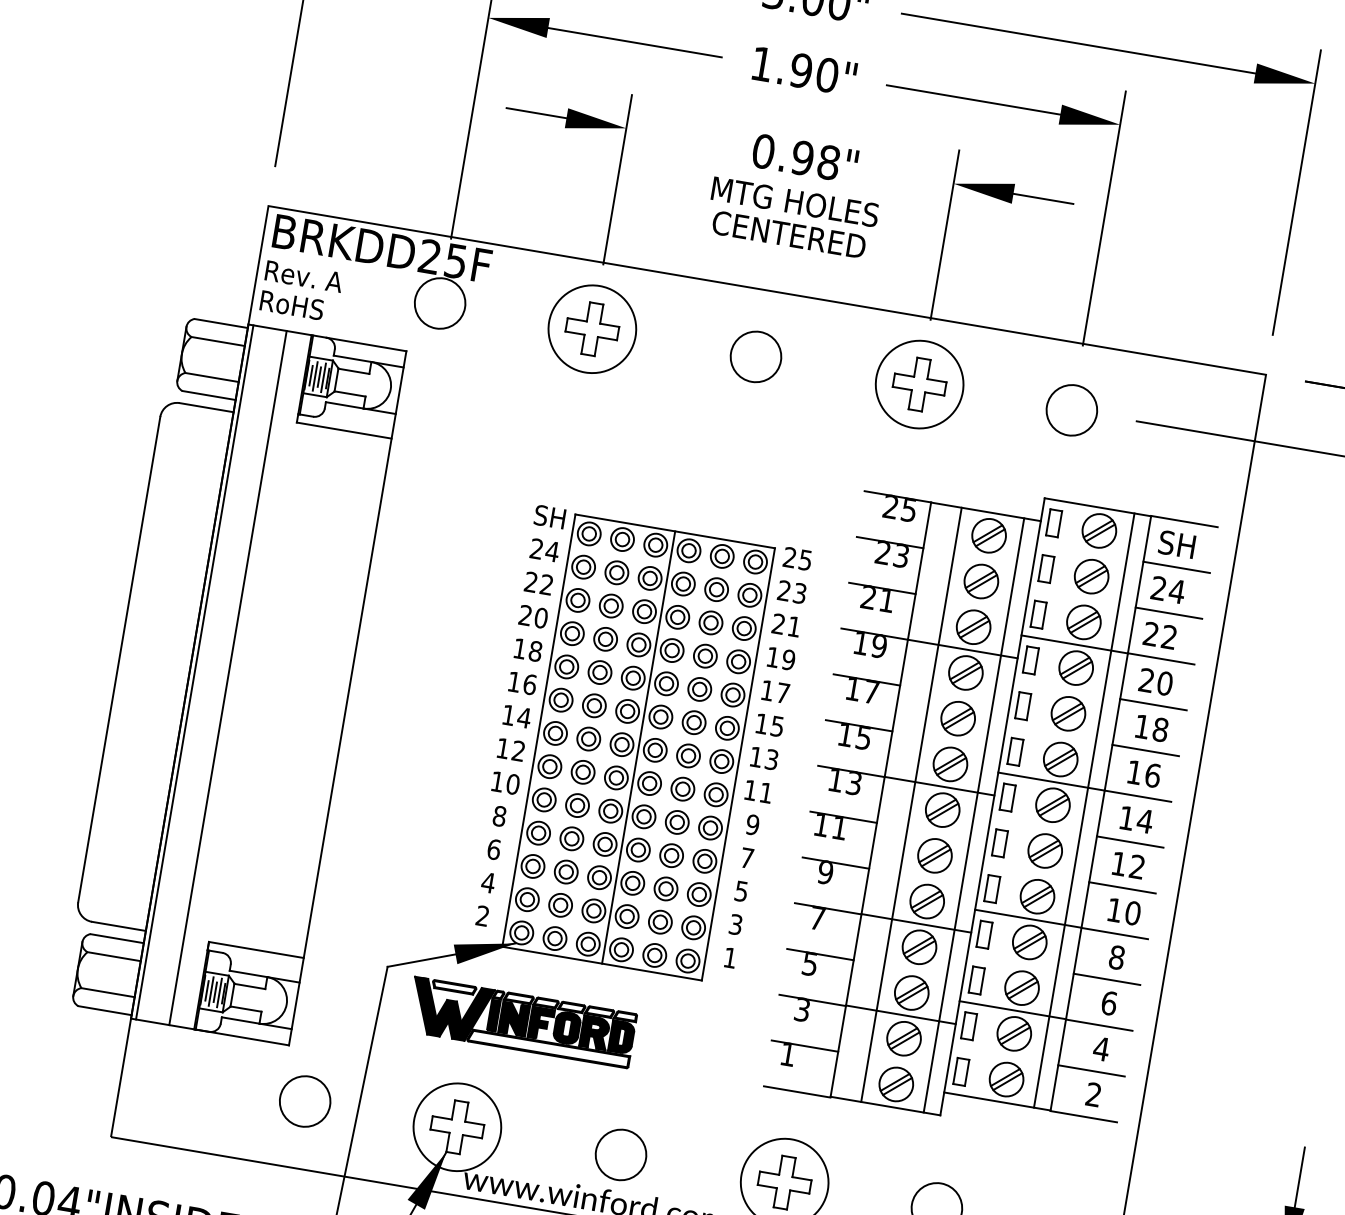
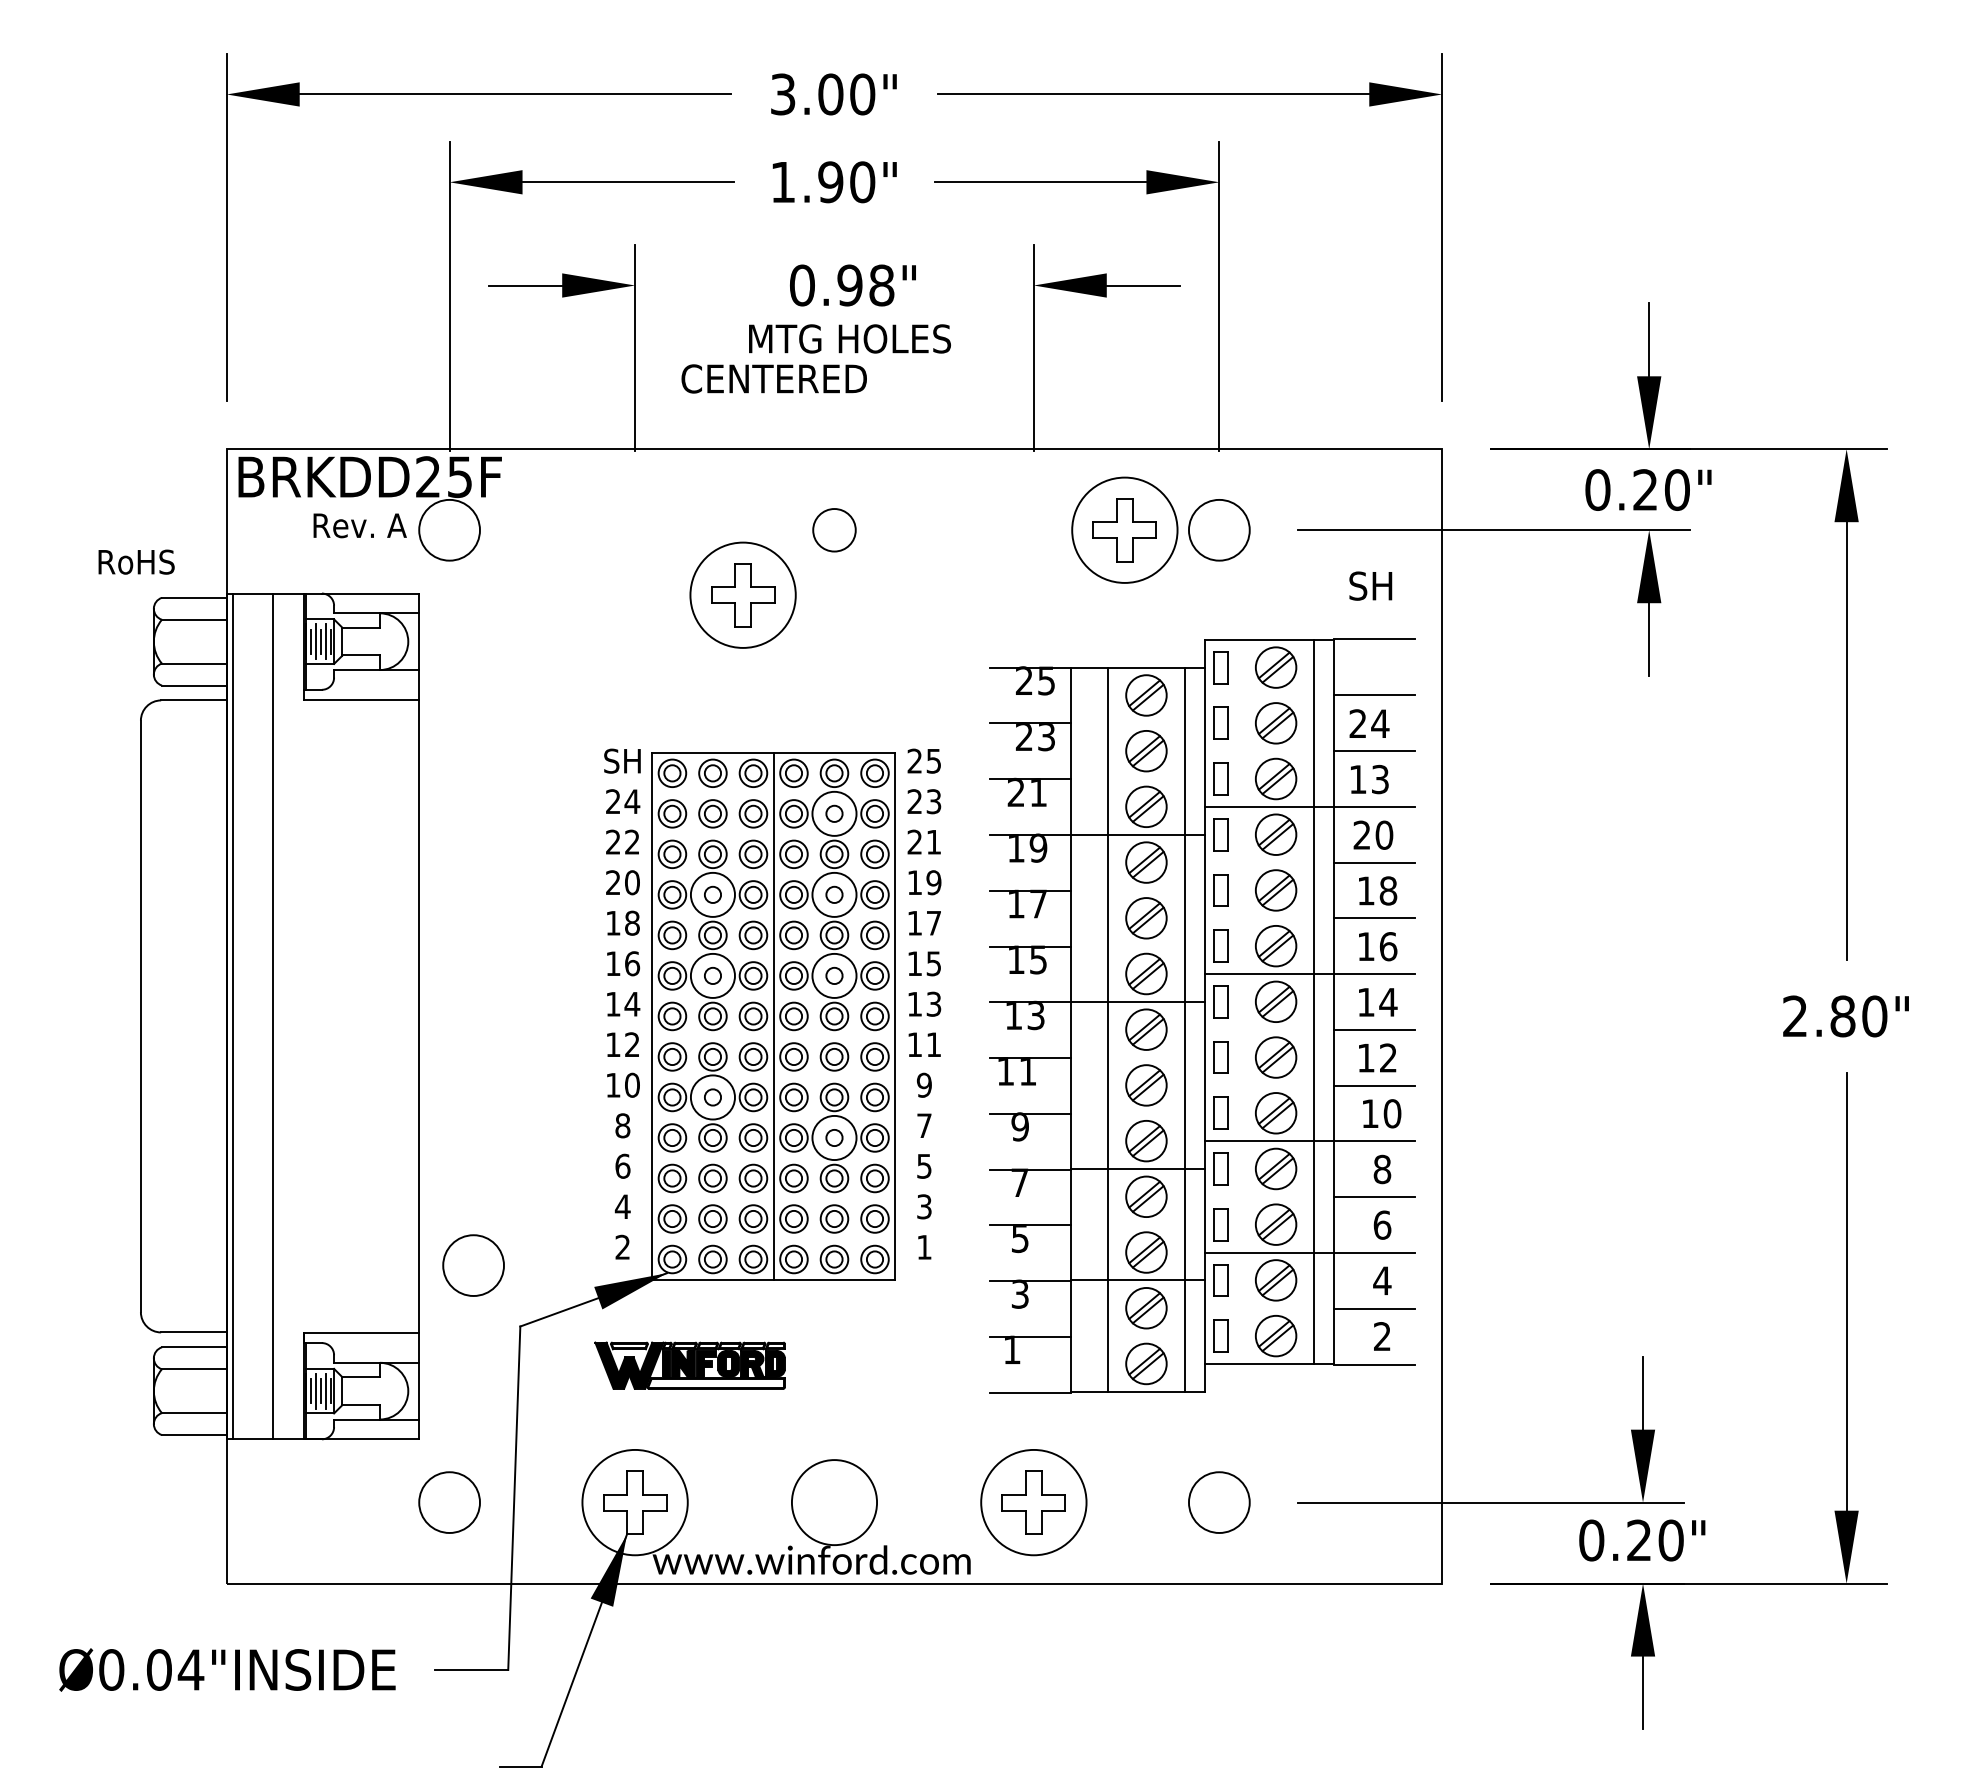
text: (788, 234) -> (773, 378), moved
text: (303, 276) -> (359, 525), moved
text: (292, 304) -> (136, 561), moved
part: (591, 328) -> (742, 594), moved
circle: (756, 356) -> (834, 529), size x0.7
part: (919, 383) -> (1124, 529), moved
text: (1176, 543) -> (1370, 585), moved
circle: (716, 589) -> (834, 813), size x1.6
text: (1159, 635) -> (1368, 779), 22 -> 13
circle: (605, 638) -> (712, 894), size x1.6
circle: (705, 655) -> (834, 894), size x1.6
circle: (594, 705) -> (712, 975), size x1.6
circle: (694, 722) -> (834, 975), size x1.6
circle: (577, 805) -> (712, 1097), size x1.6
circle: (671, 855) -> (834, 1137), size x1.6
circle: (357, 910) -> (473, 1265), added
part: (521, 1022) -> (689, 1365), size x0.7
circle: (621, 1154) -> (834, 1502), size x1.4

